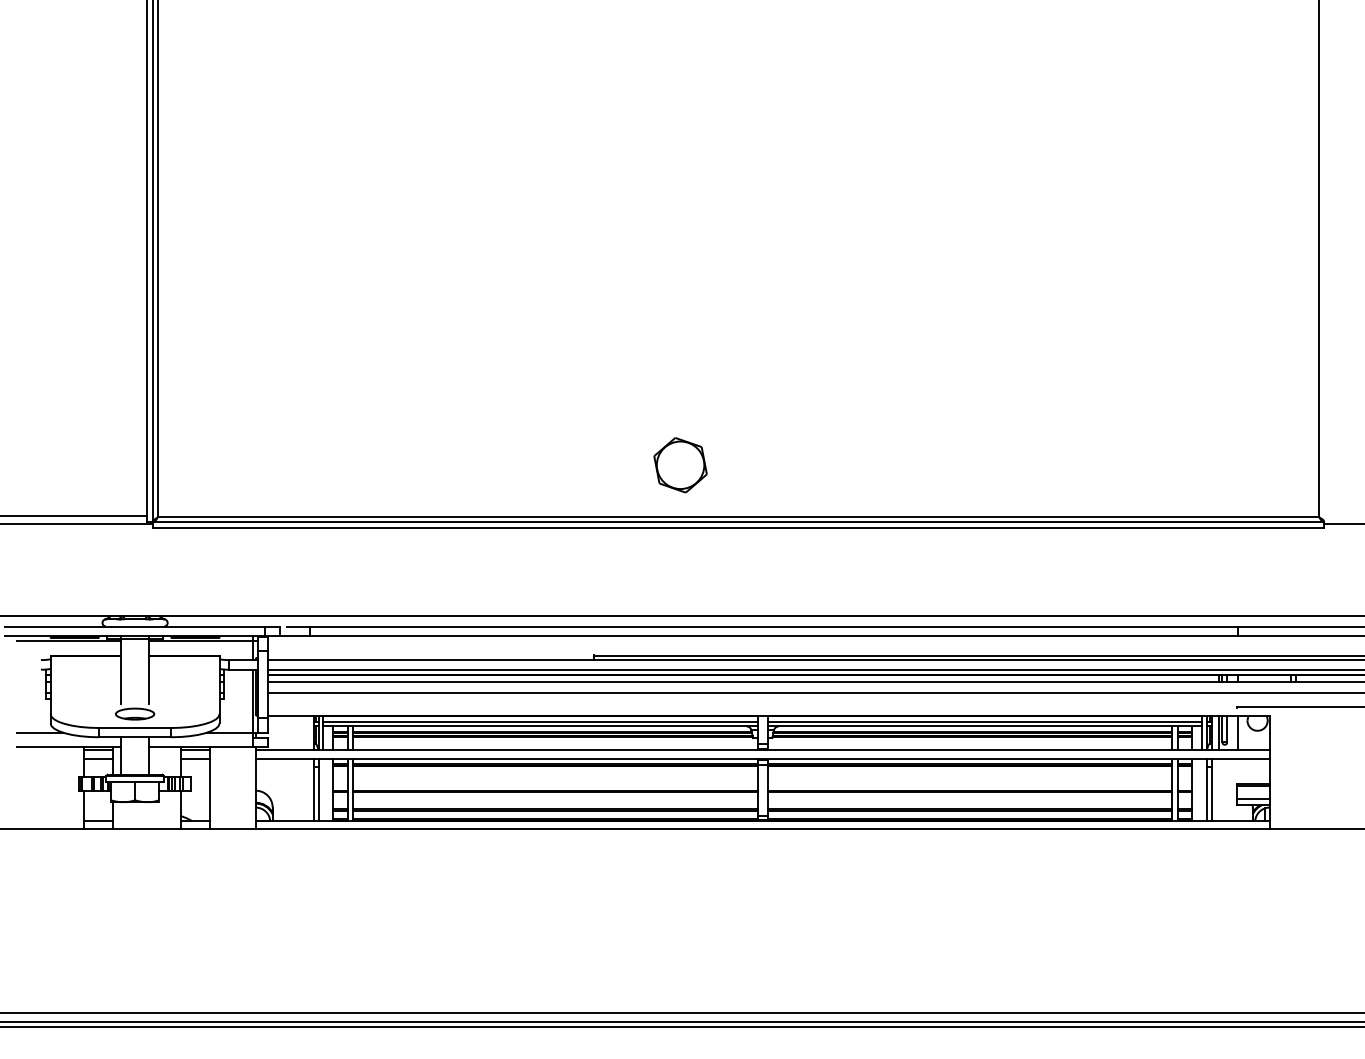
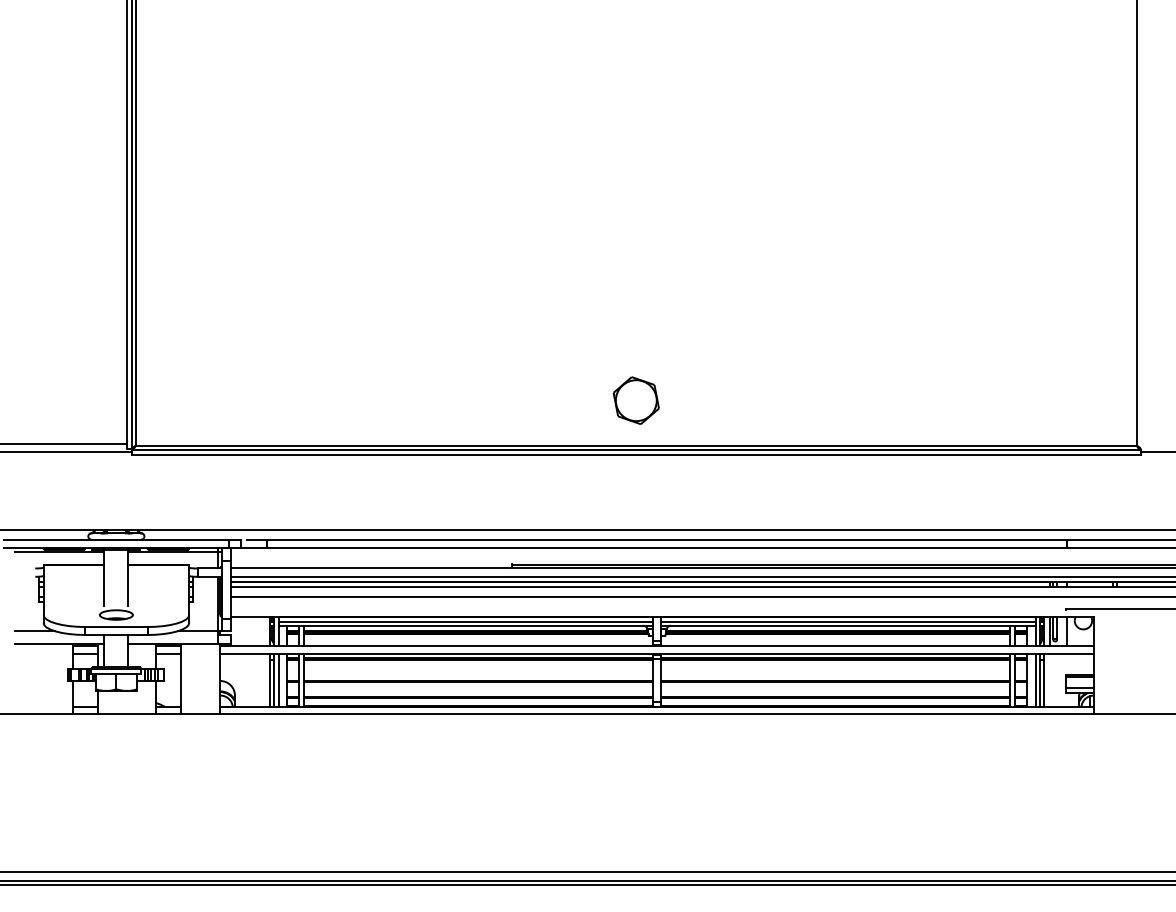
part: (680, 465) -> (636, 400), moved
line: (323, 790) -> (278, 680), added
line: (1202, 790) -> (1035, 680), added

